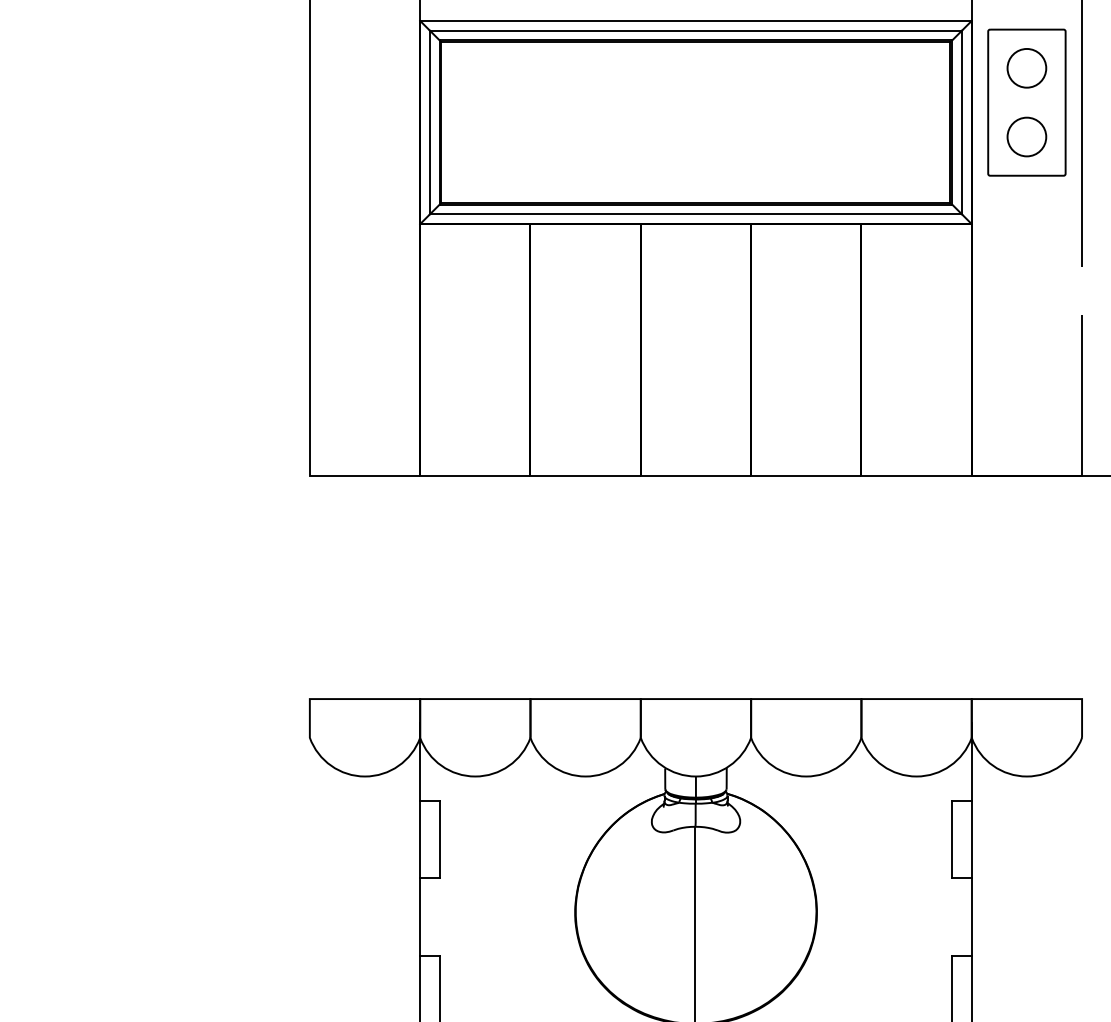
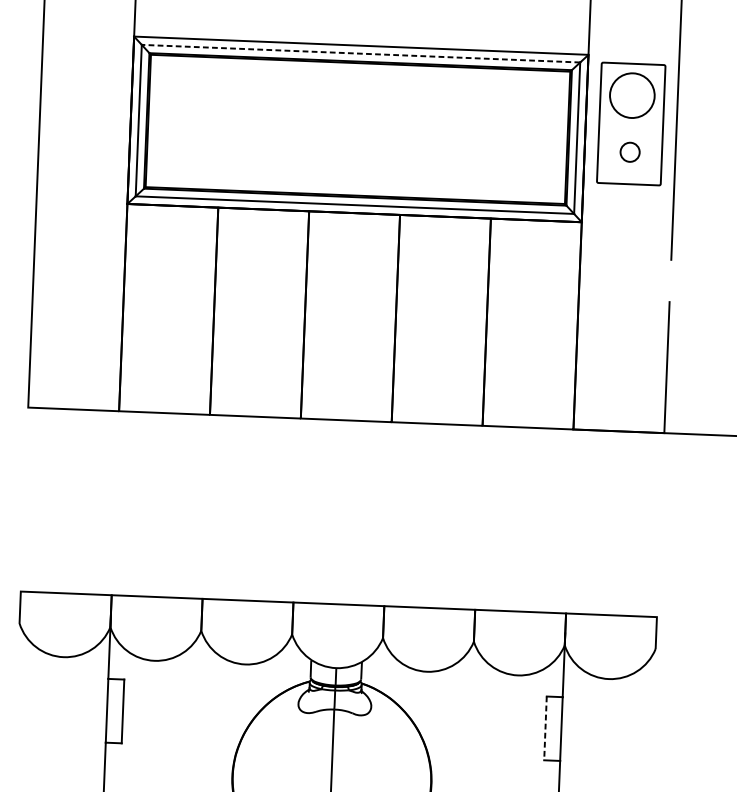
line: (695, 30) -> (360, 53), solid -> dashed
circle: (1026, 68) -> (632, 95), size x1.4
circle: (1026, 136) -> (629, 151), size x0.6
line: (952, 839) -> (545, 728), solid -> dashed

